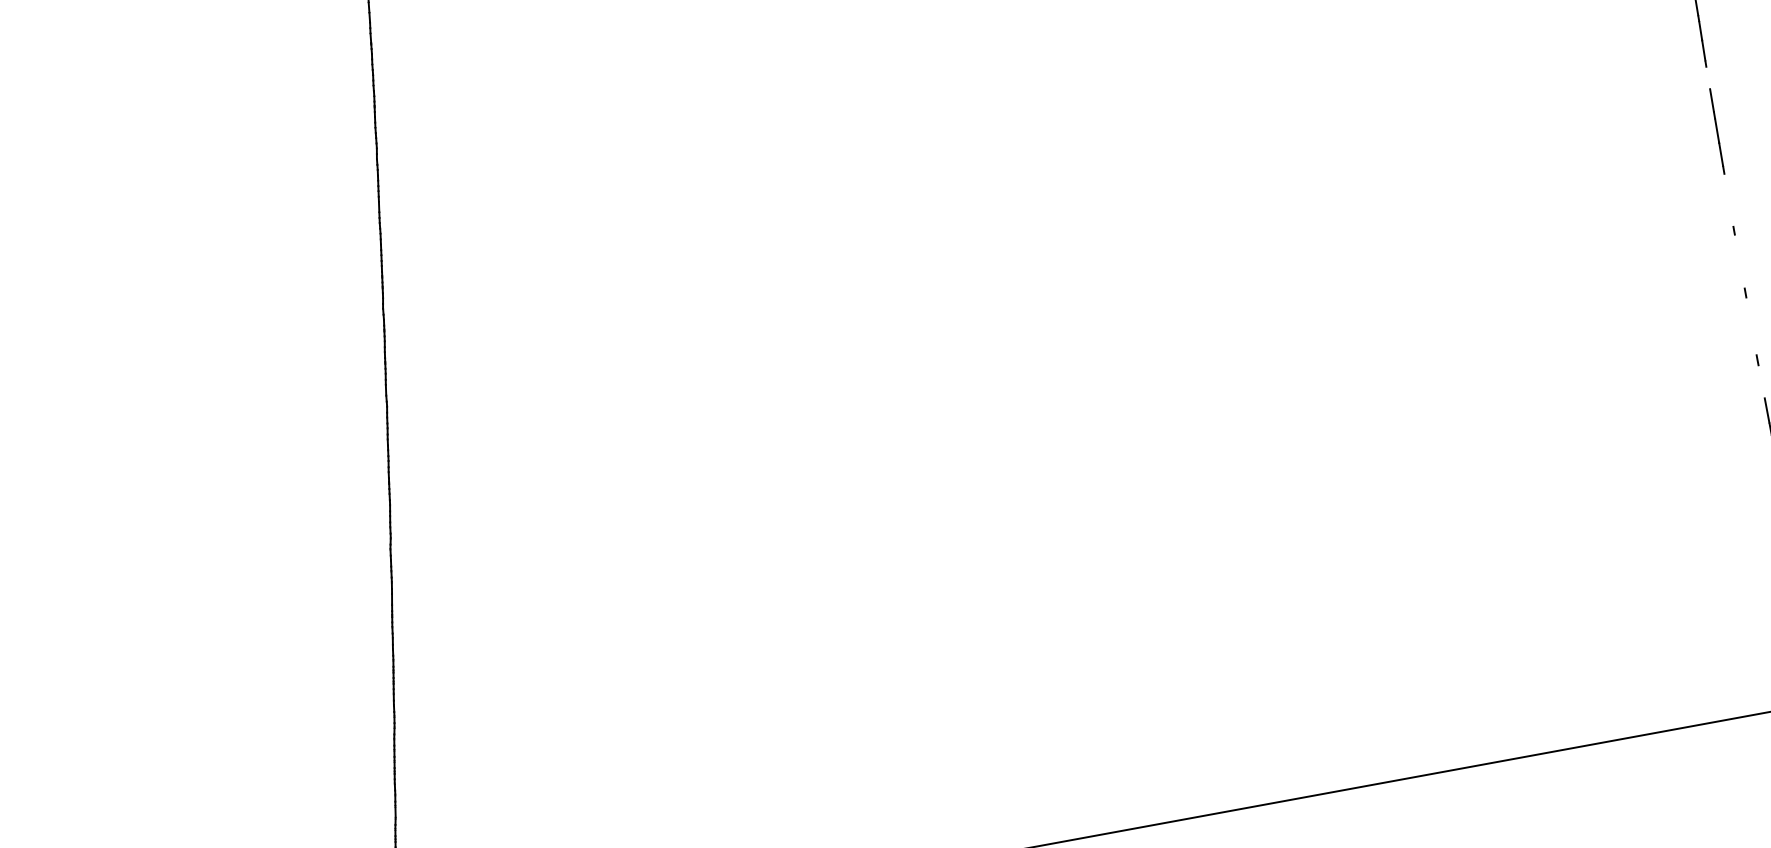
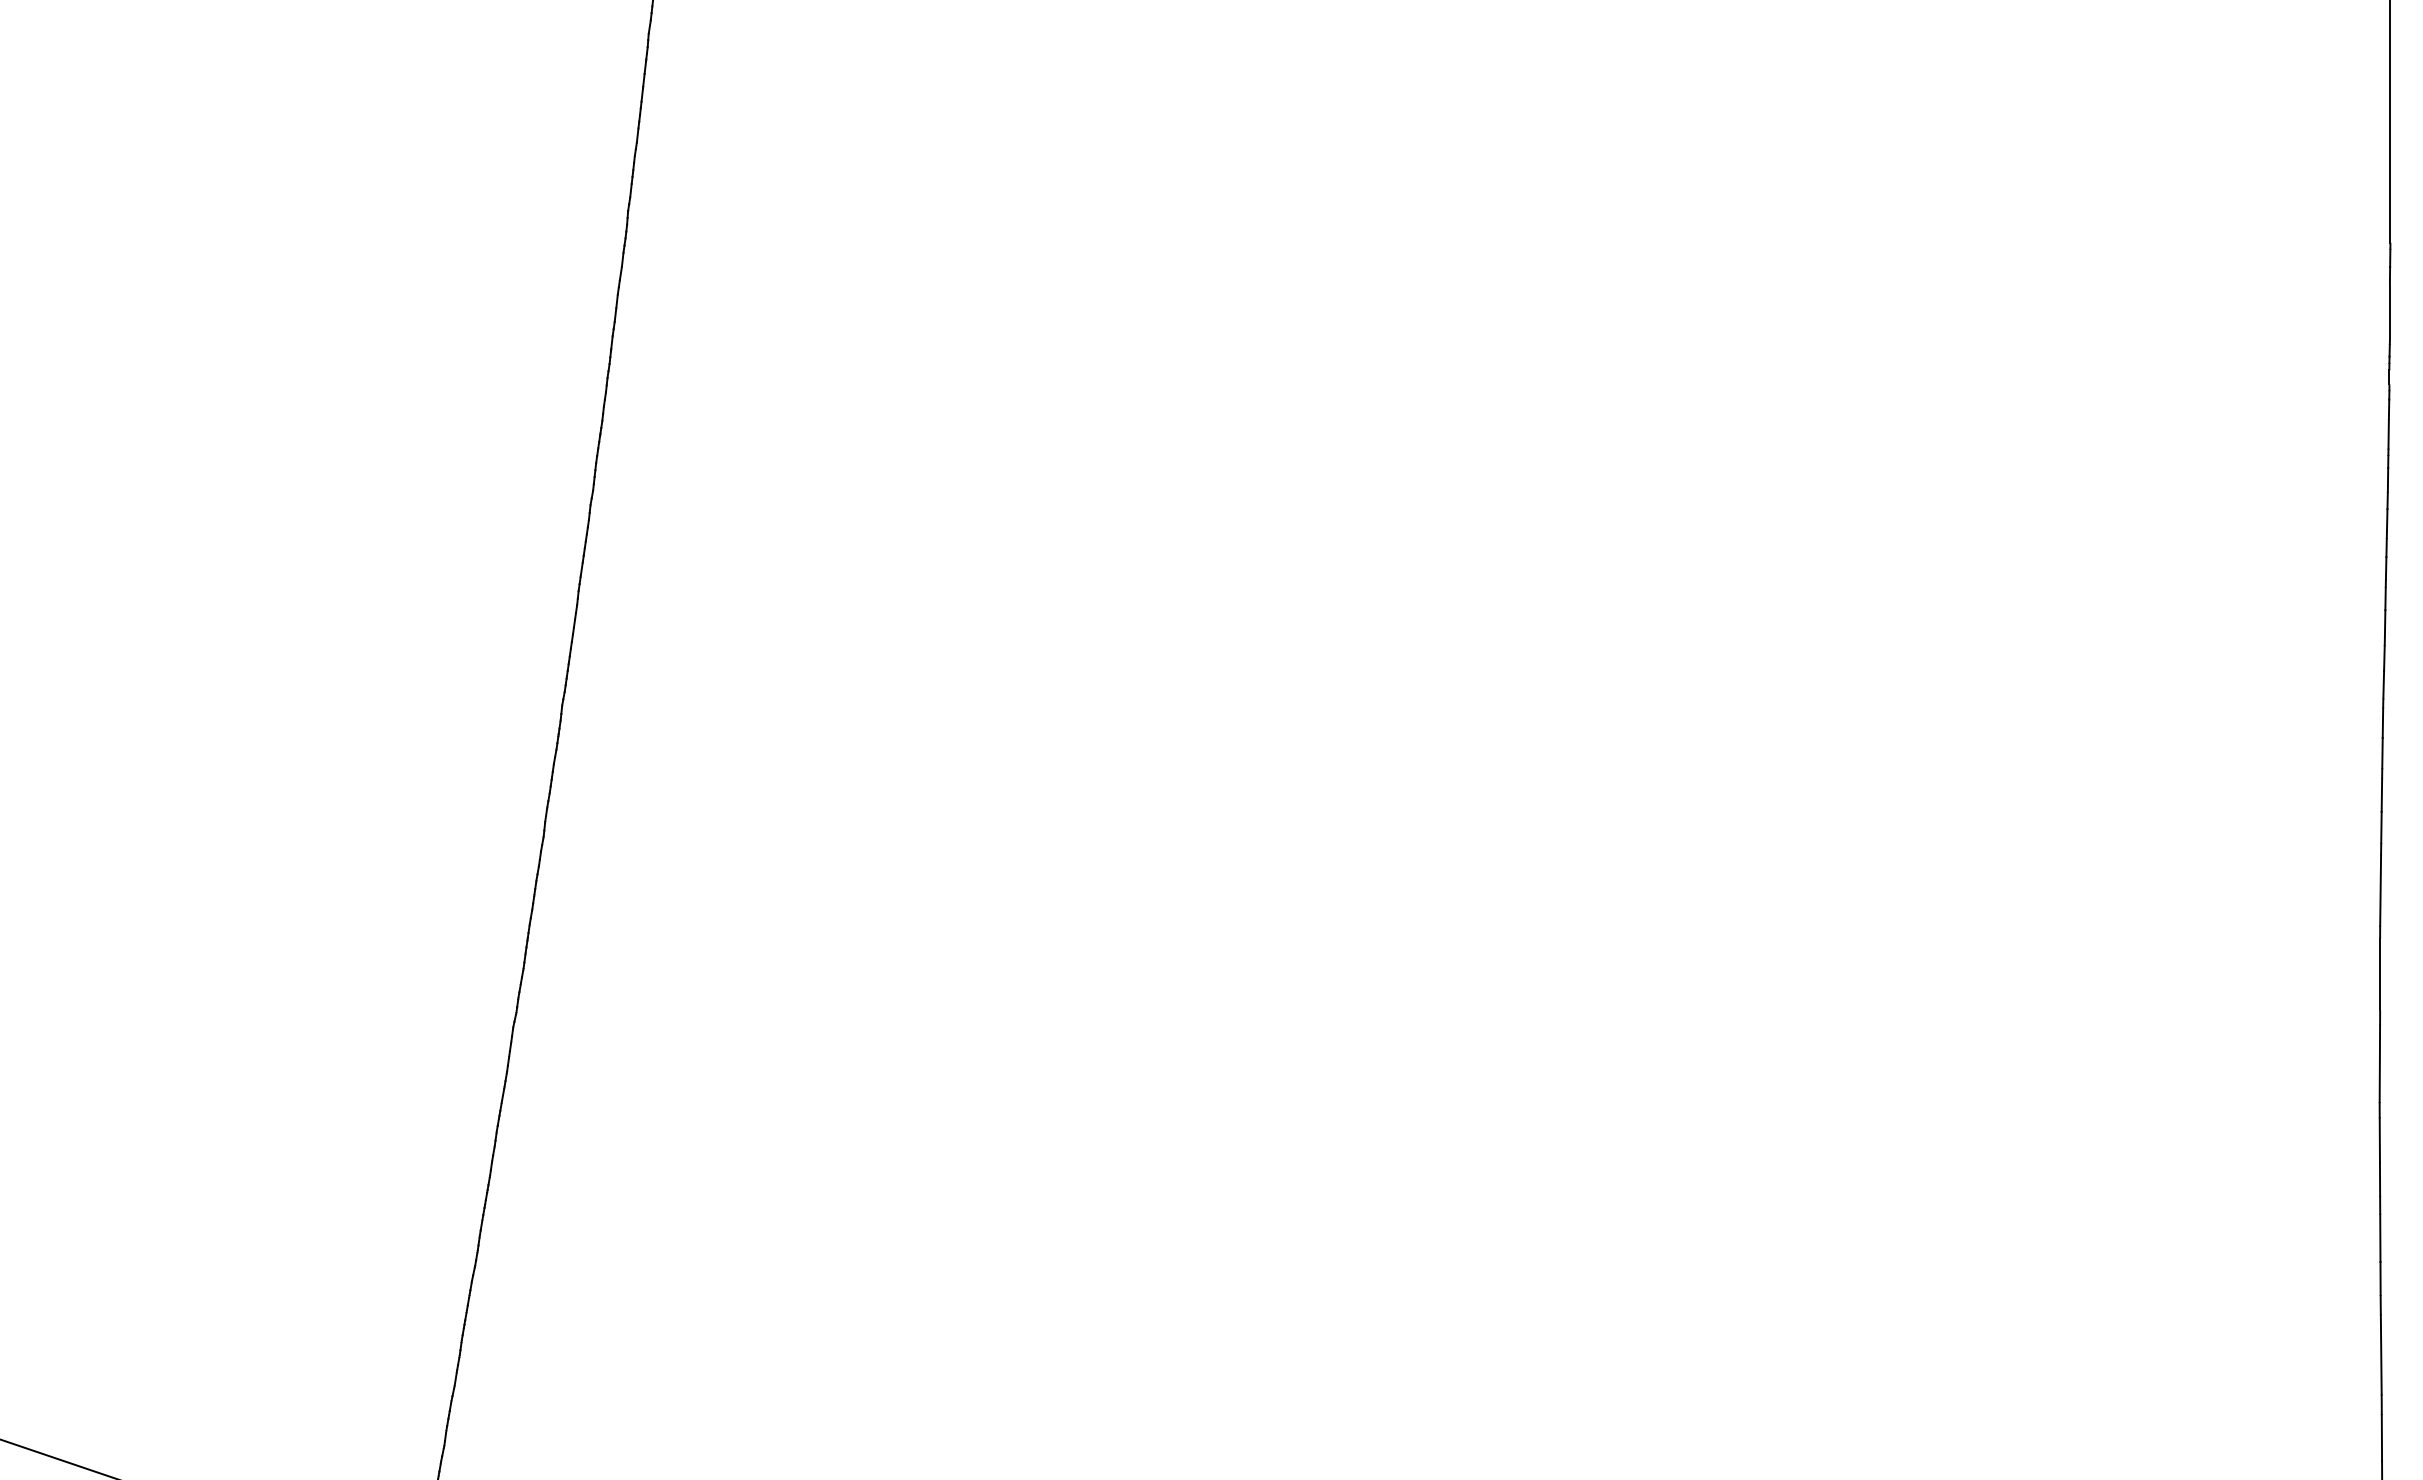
line: (1707, 78) -> (2382, 722), added
line: (1728, 200) -> (2380, 890), added
line: (1740, 261) -> (2380, 974), added
line: (1751, 326) -> (2379, 1063), added
line: (1761, 382) -> (2379, 1140), added

